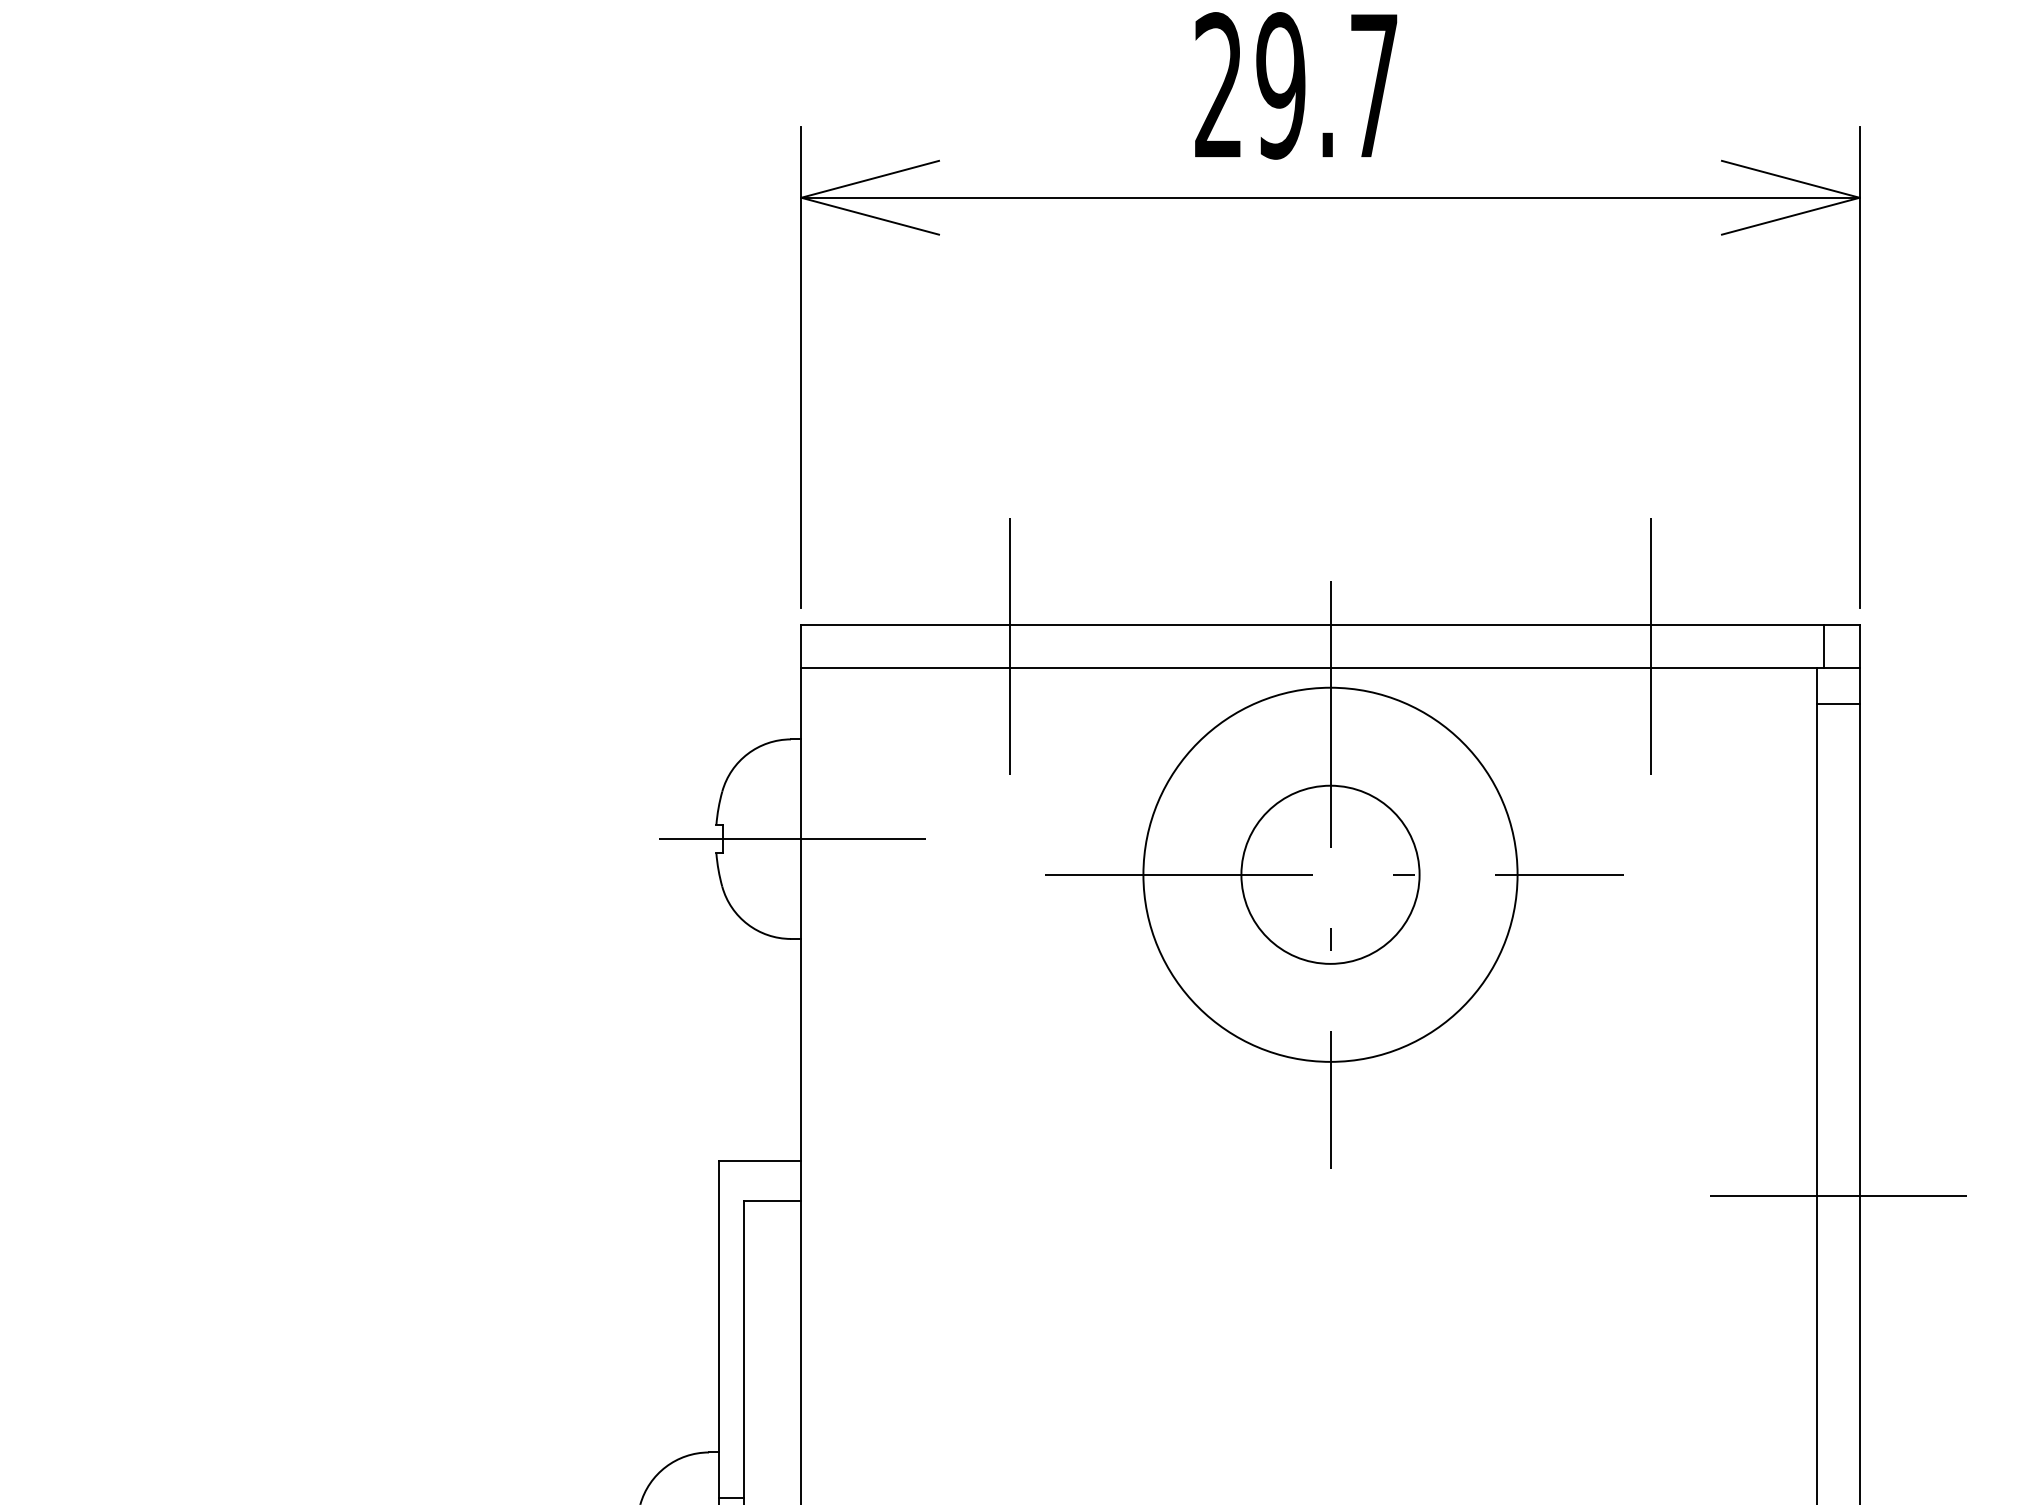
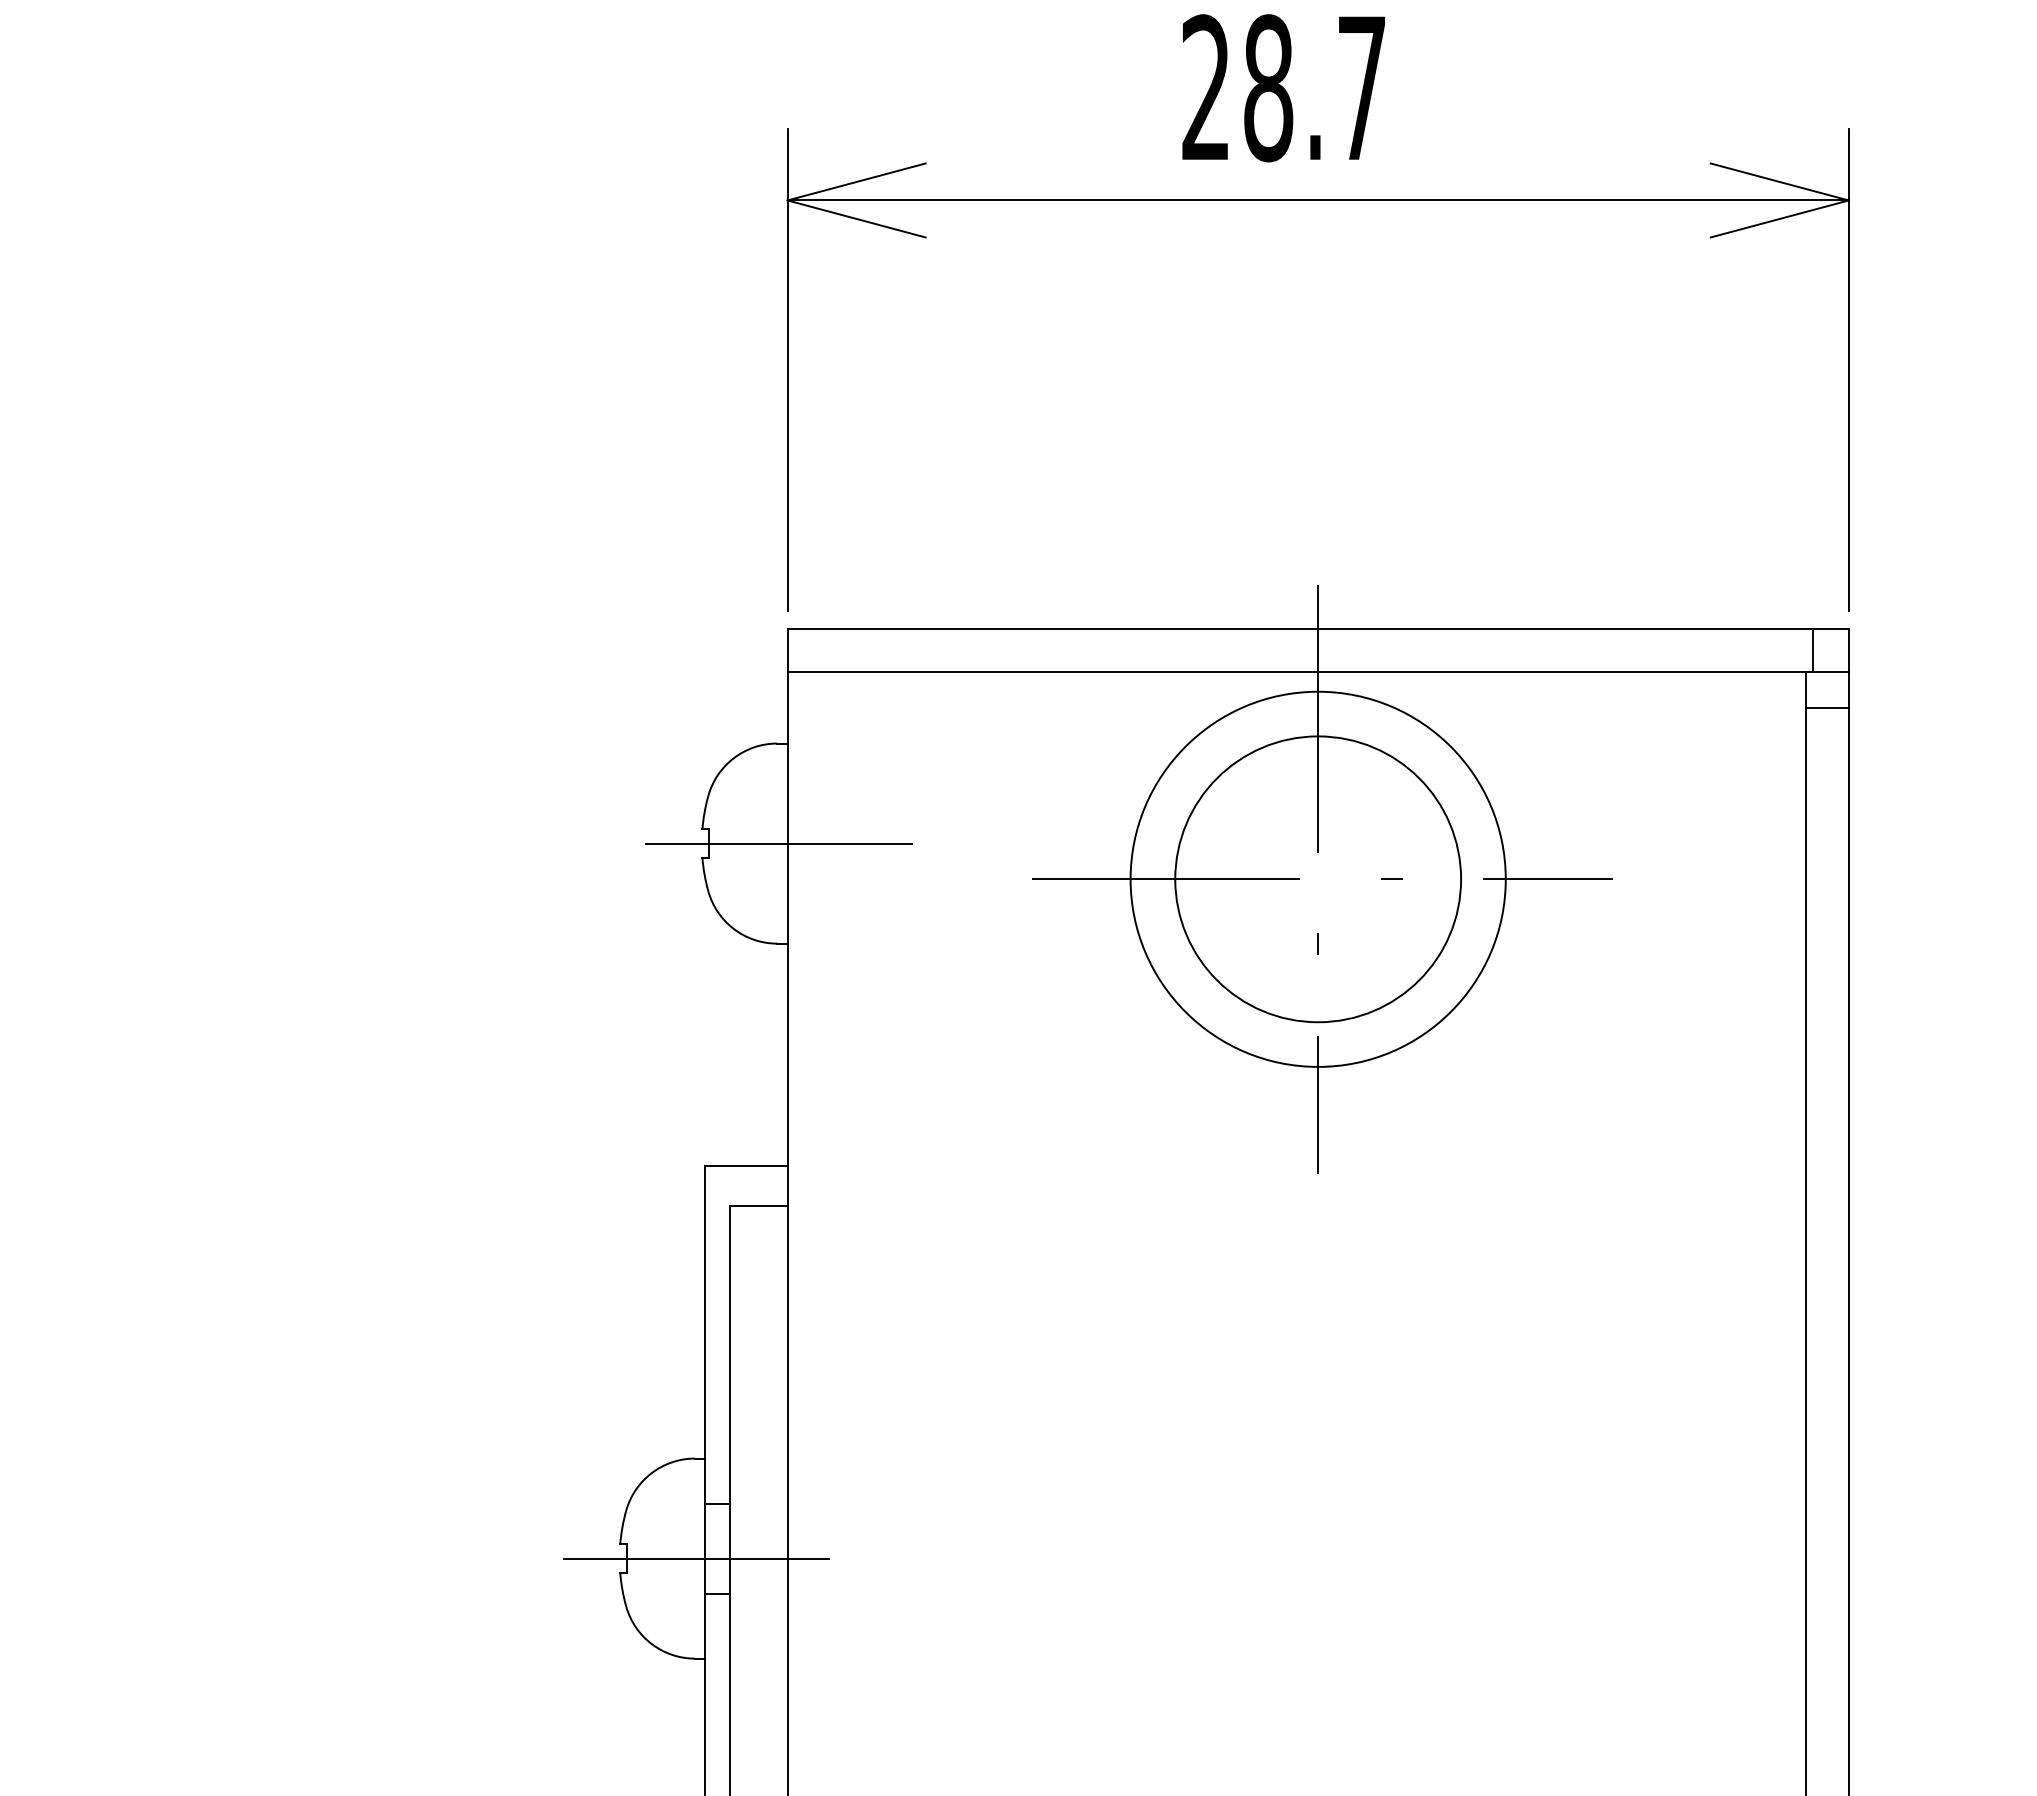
text: (1280, 86) -> (1268, 88), 29.7 -> 28.7
line: (1009, 646) -> (996, 650), removed
line: (1650, 646) -> (1639, 650), removed
circle: (1329, 874) -> (1317, 879), size x1.6
line: (1837, 1195) -> (1826, 1200), removed

